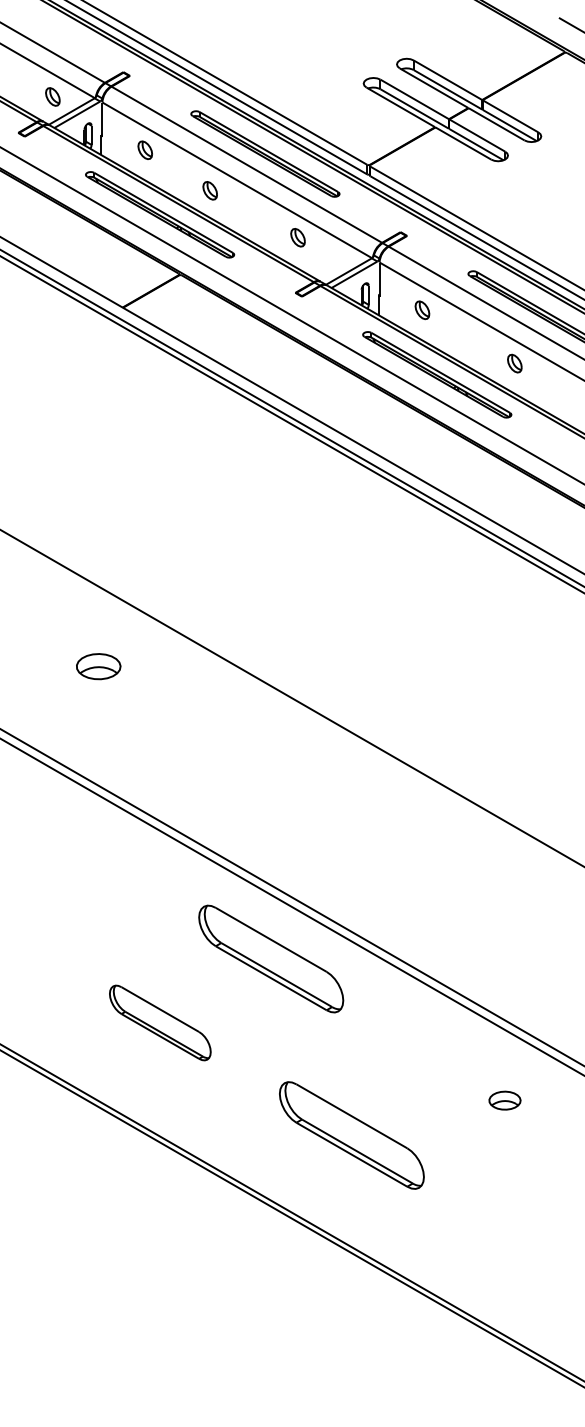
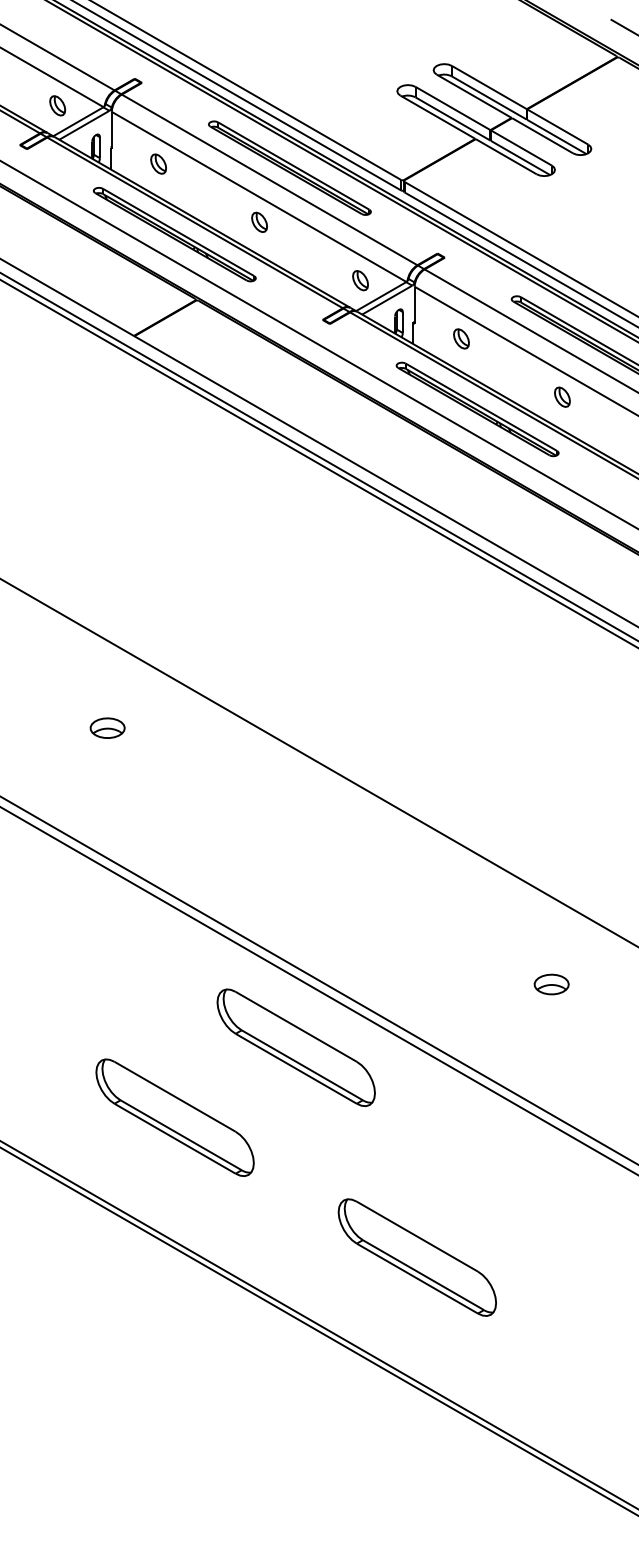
part: (210, 190) -> (259, 221), moved
part: (297, 237) -> (360, 280), moved
part: (98, 665) -> (107, 727), size x0.71
part: (159, 1022) -> (174, 1117), size x1.43
part: (504, 1100) -> (551, 984), moved
part: (351, 1135) -> (416, 1257), moved

